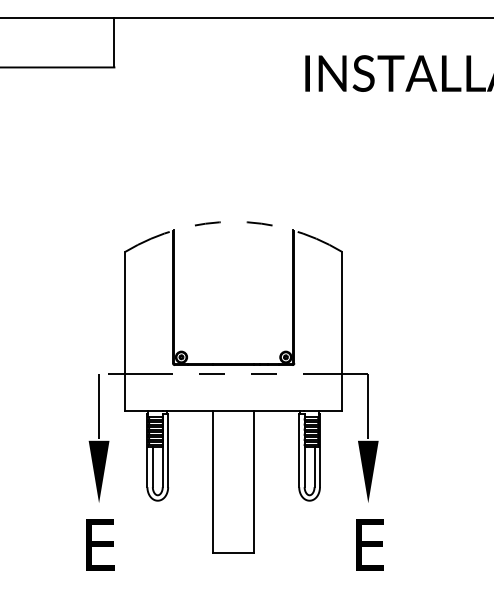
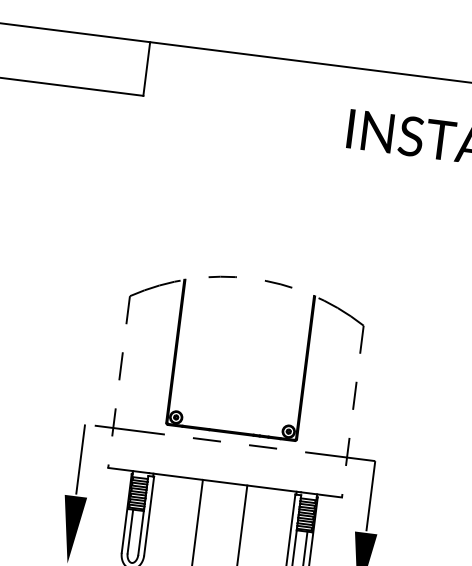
line: (125, 331) -> (119, 381), solid -> dashed
line: (342, 331) -> (353, 411), solid -> dashed

